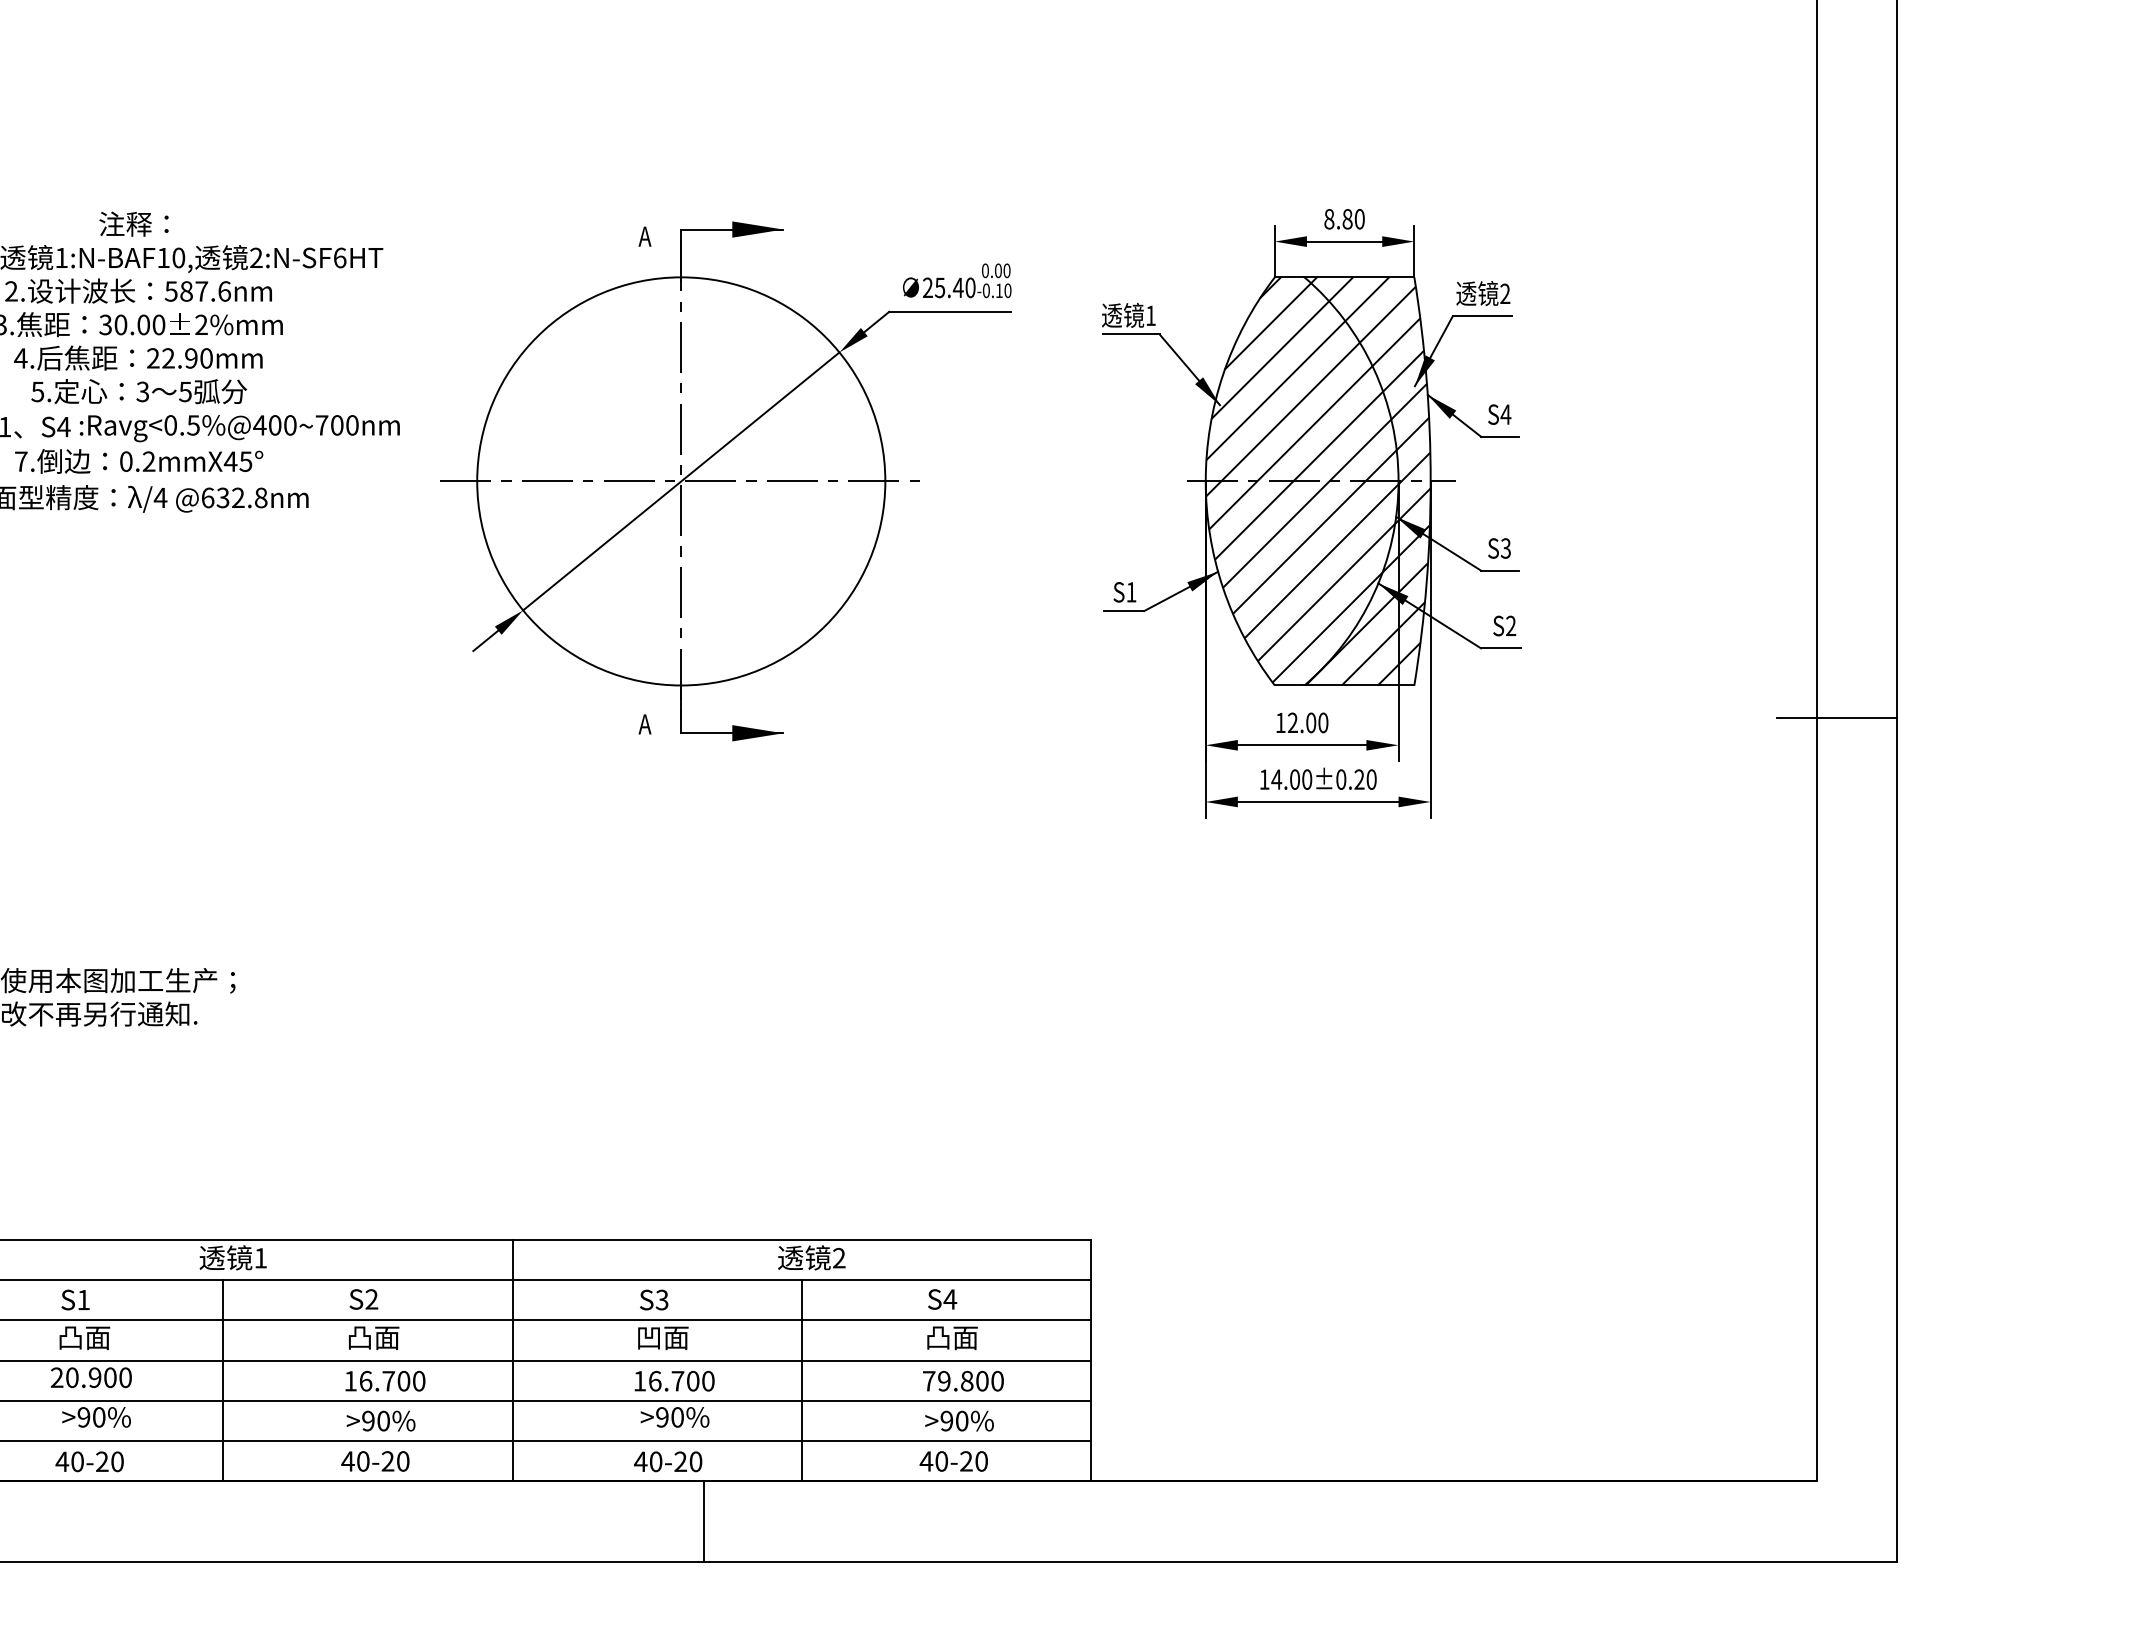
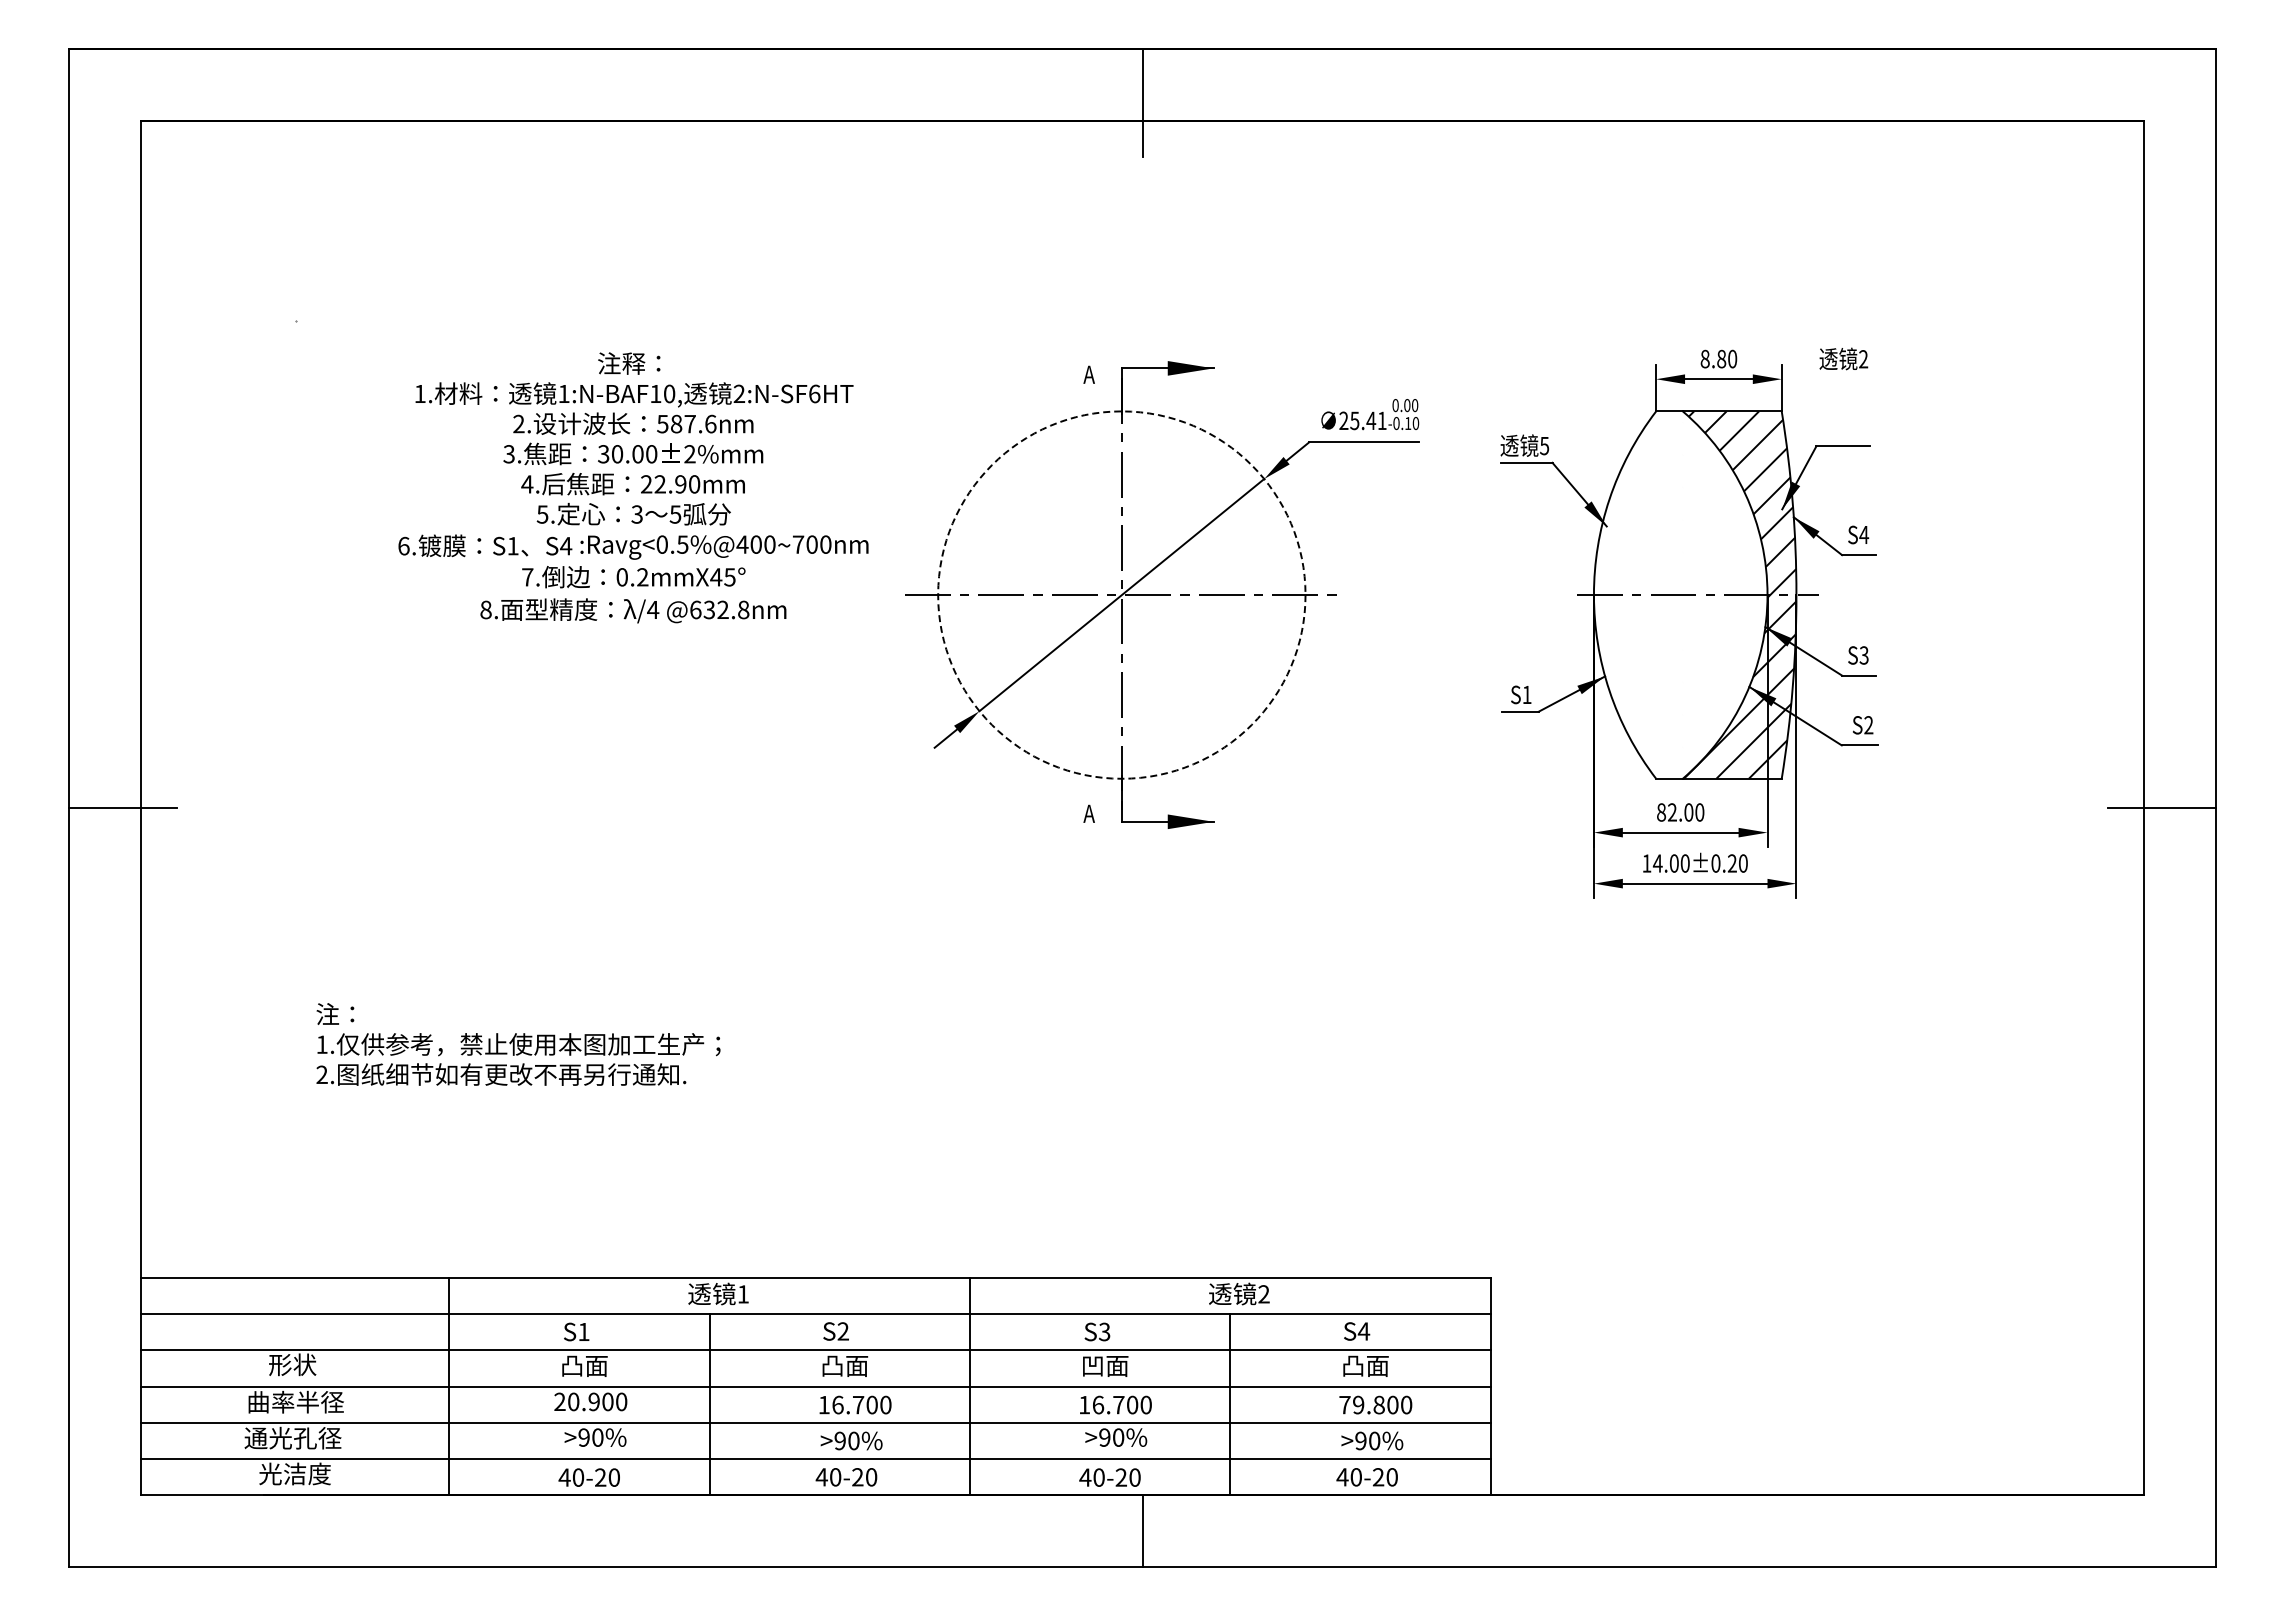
text: (969, 287) -> (1381, 420), 25.40 -> 25.41
text: (1482, 293) -> (1843, 358), moved
text: (1150, 316) -> (1544, 446), 1 -> 5
hatch: (1301, 479) -> (1680, 593), removed
circle: (680, 480) -> (1121, 594), solid -> dashed
text: (1280, 722) -> (1661, 812), 12.00 -> 82.00

